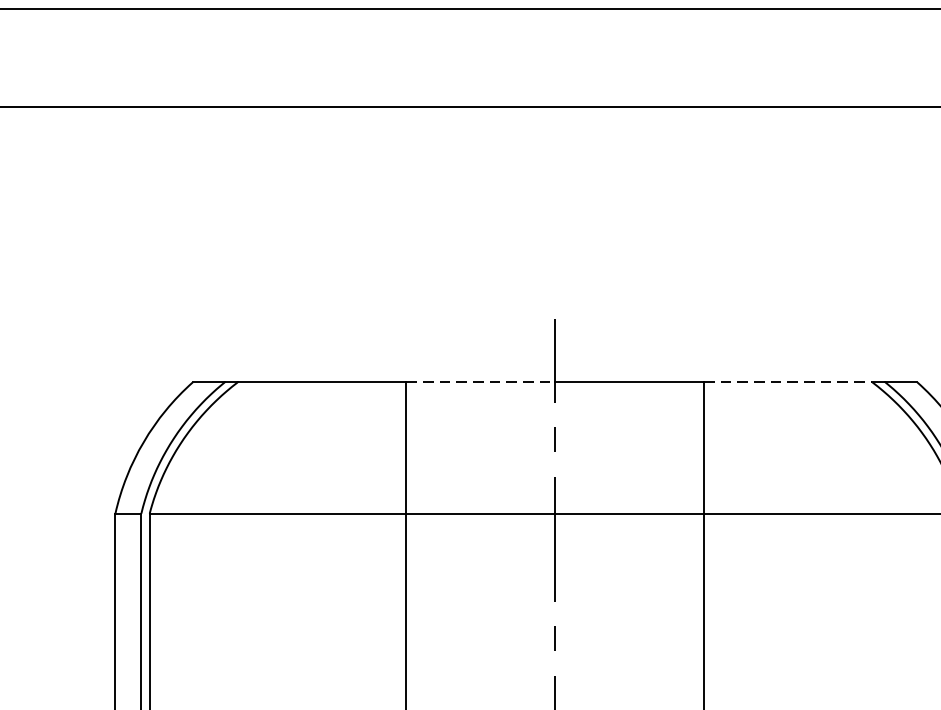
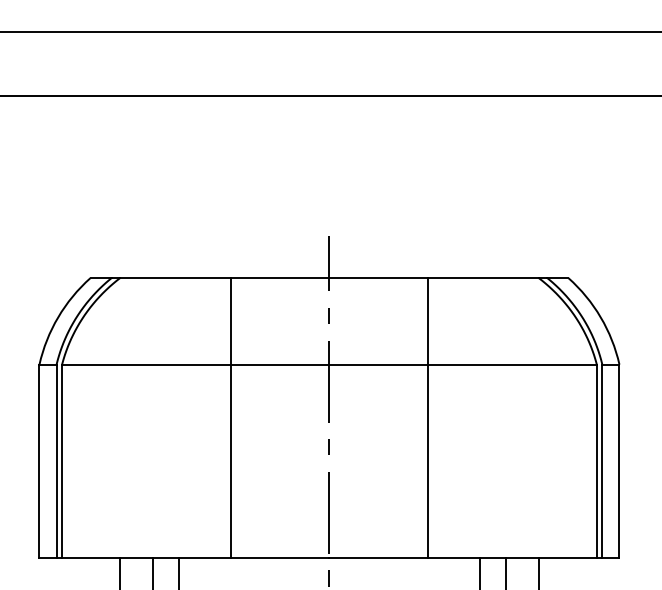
line: (480, 383) -> (280, 278), dashed -> solid
line: (788, 383) -> (483, 278), dashed -> solid

